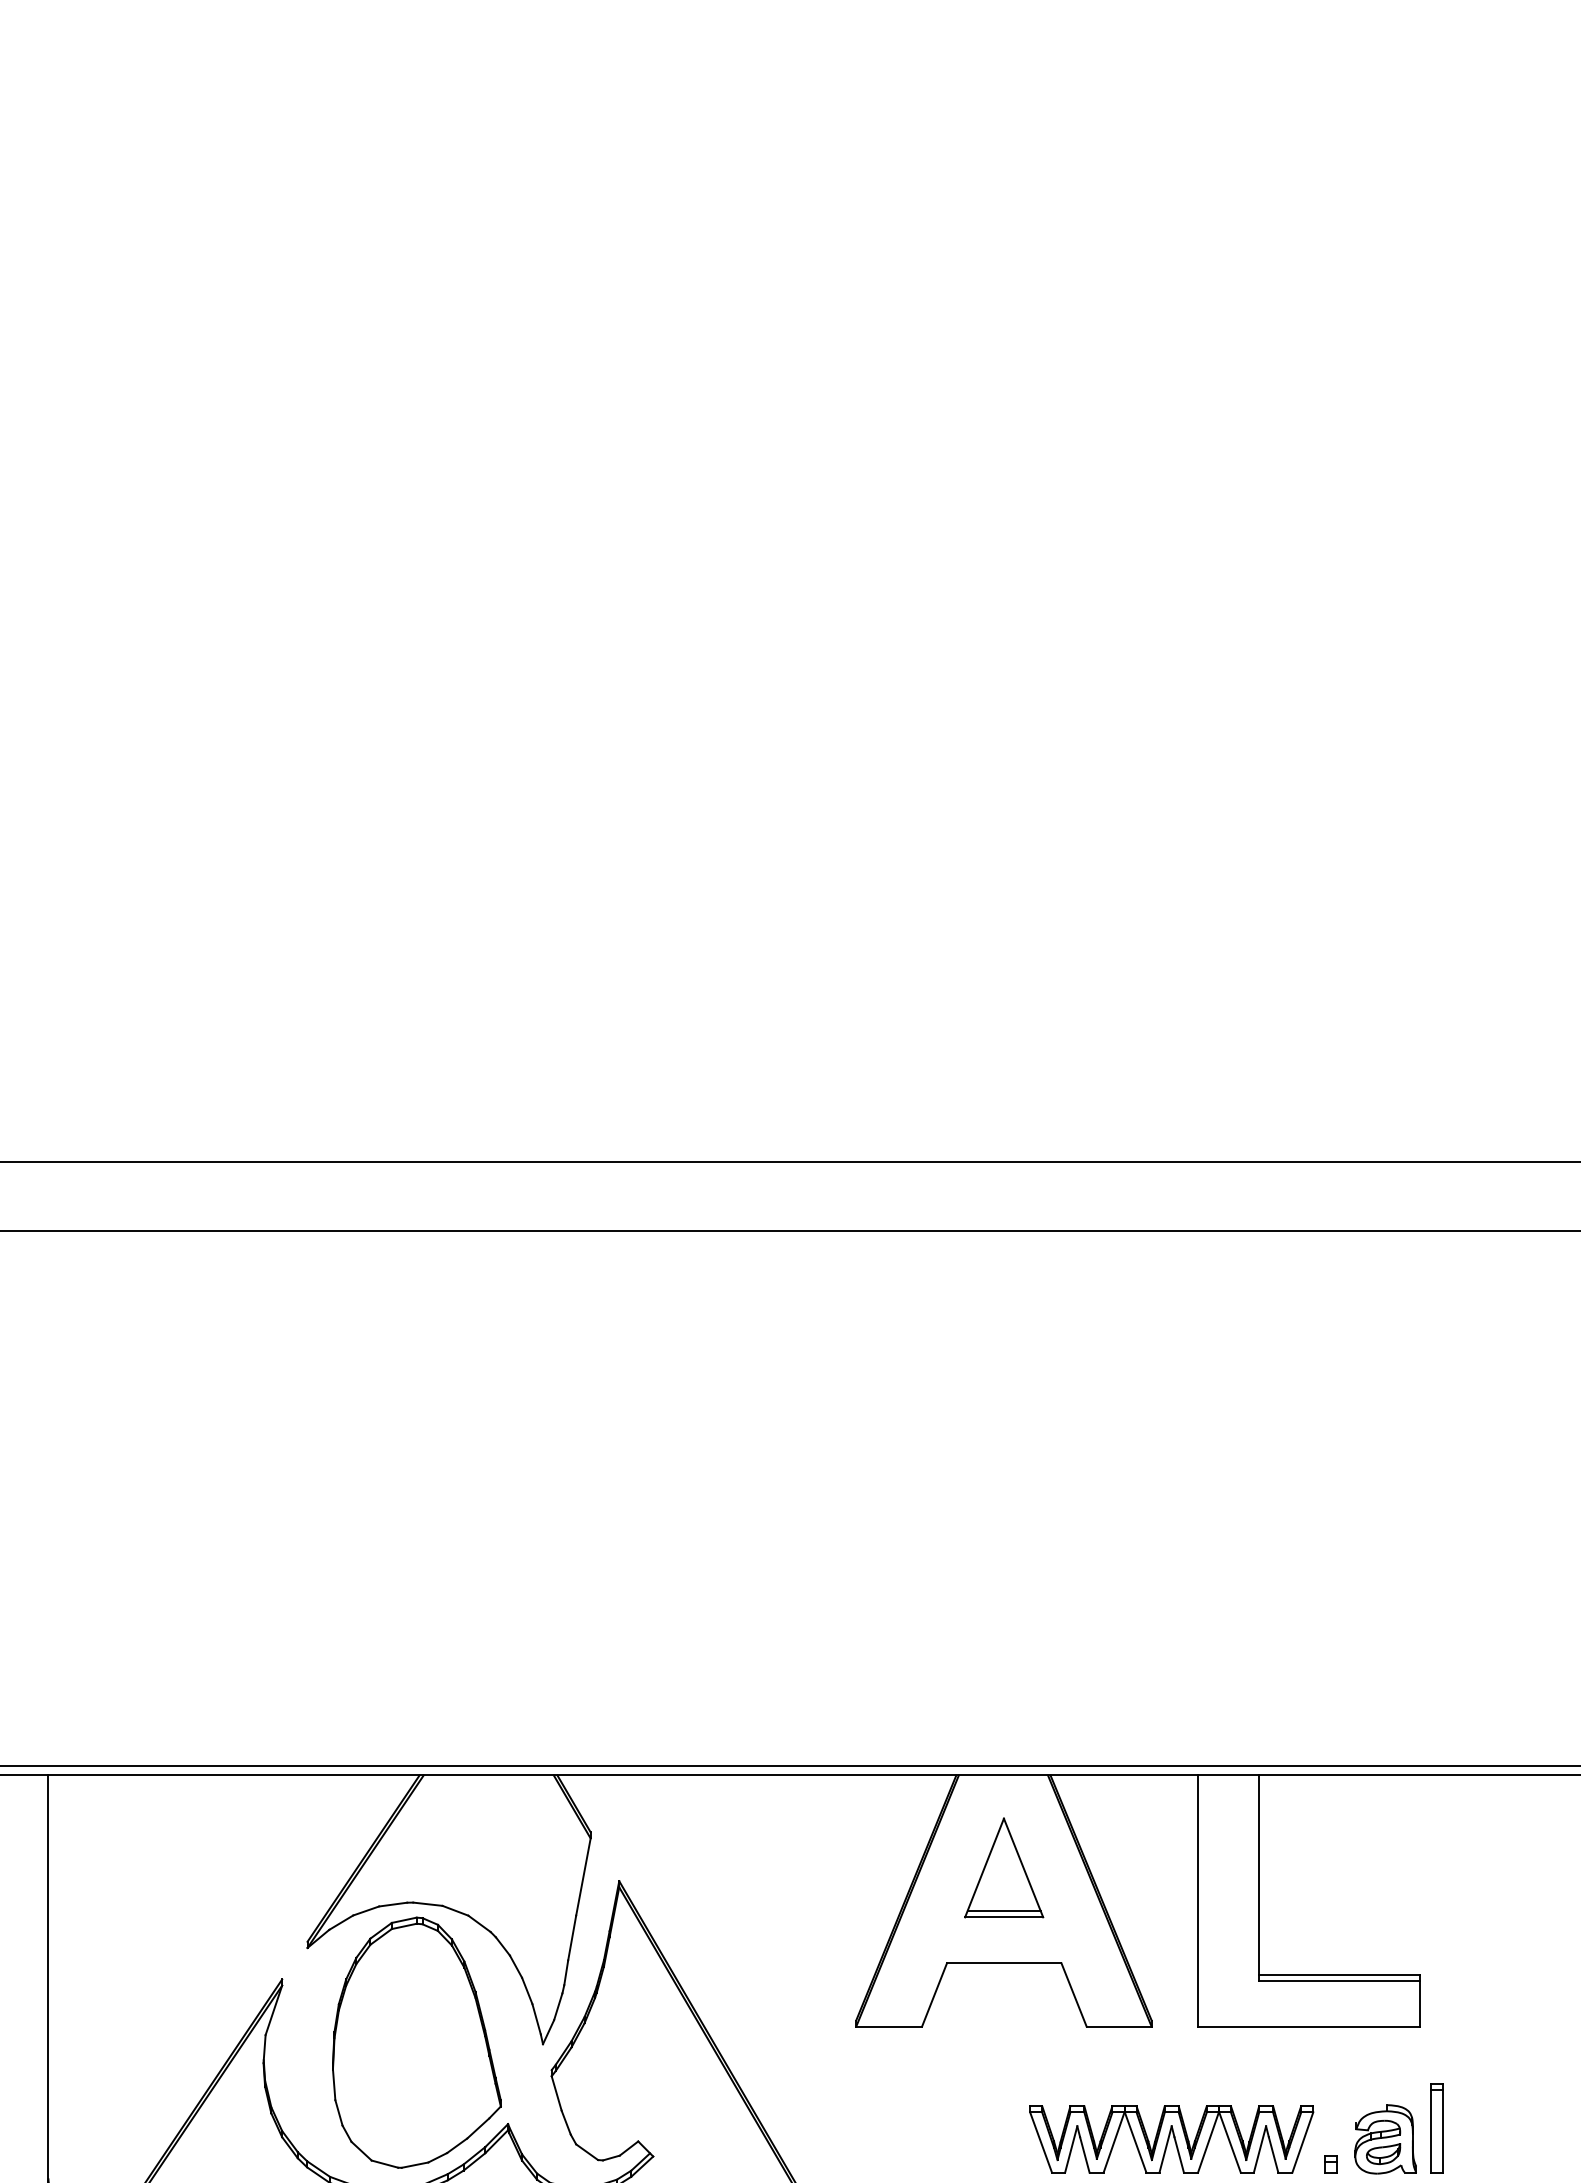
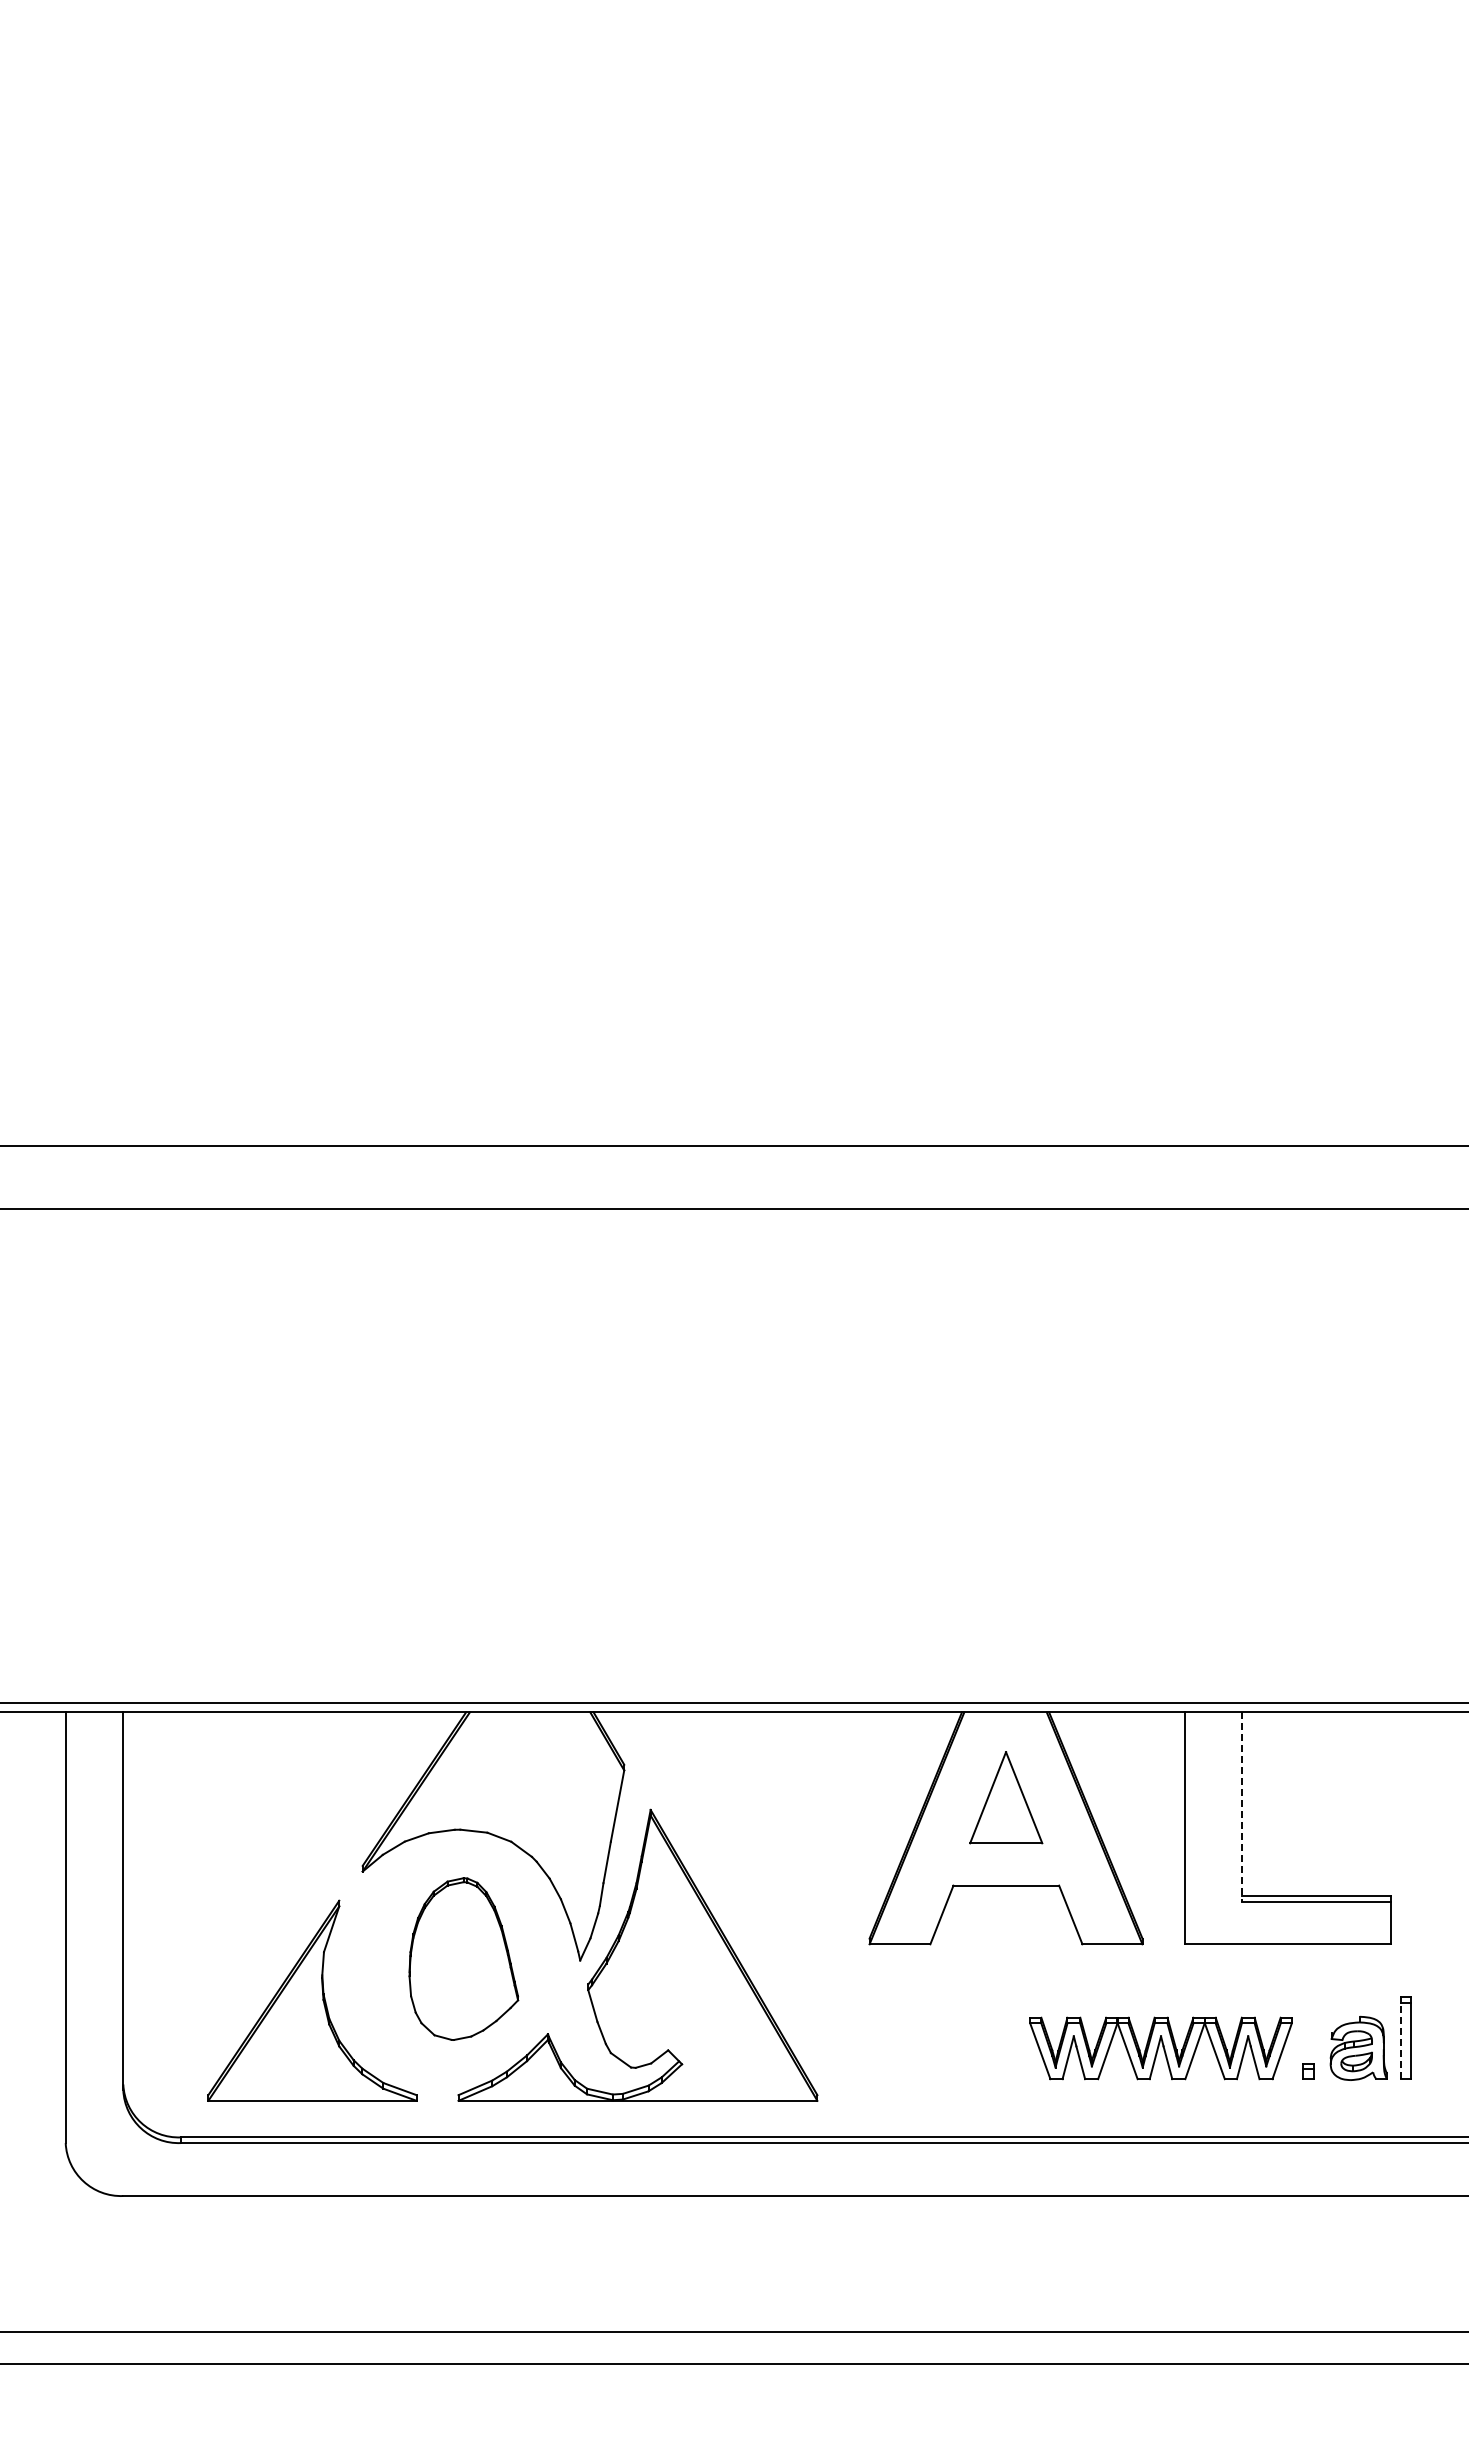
line: (1258, 1878) -> (1241, 1807), solid -> dashed
line: (1004, 1911) -> (1006, 1837), removed
part: (416, 2042) -> (463, 1958), size x0.7
line: (1430, 2130) -> (1400, 2040), solid -> dashed

